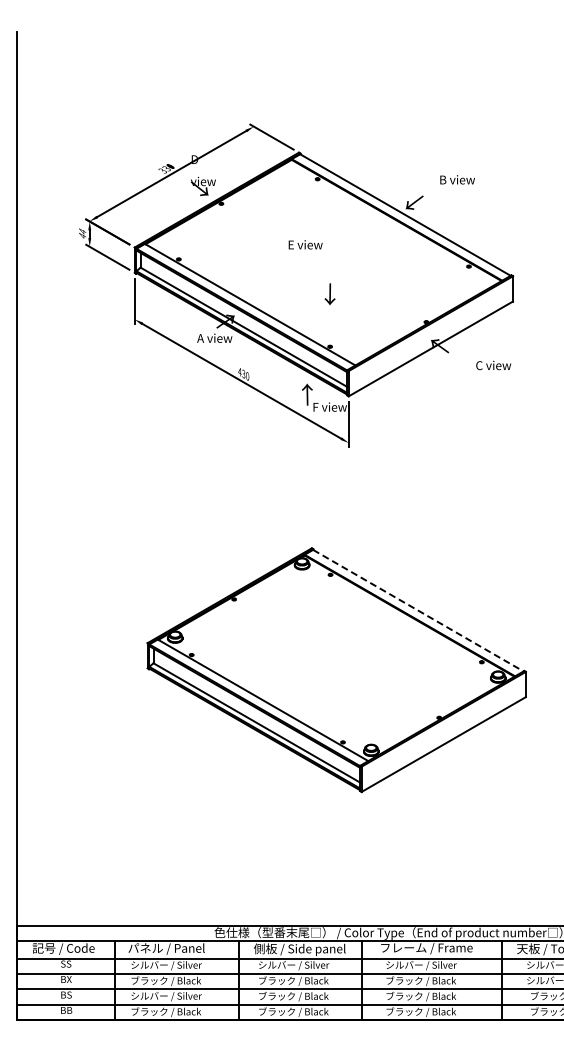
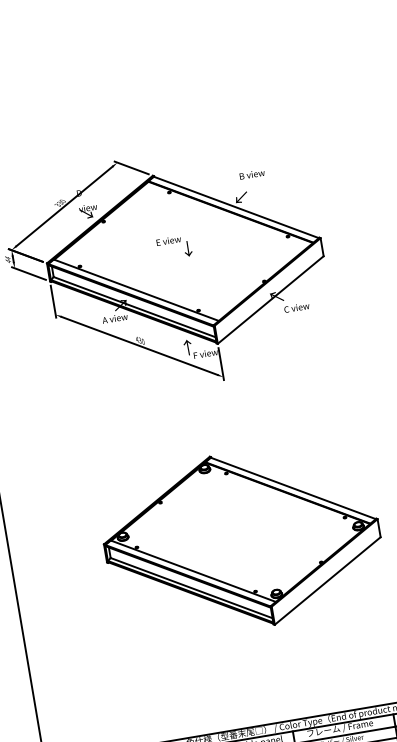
text: (457, 179) -> (252, 174), moved
text: (329, 293) -> (187, 248), moved
text: (493, 365) -> (296, 307), moved
line: (418, 610) -> (293, 488), dashed -> solid

